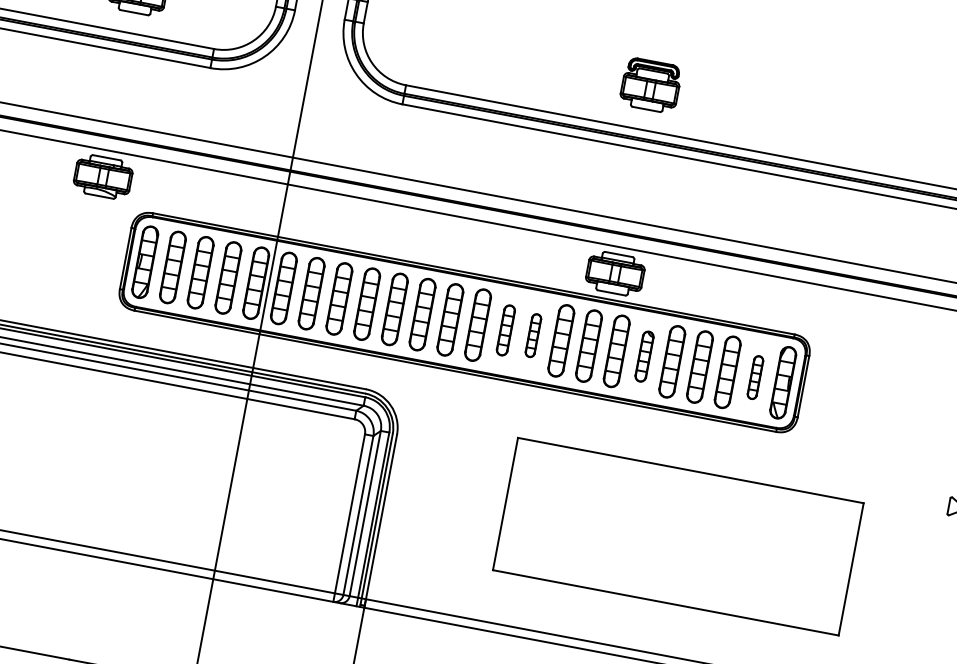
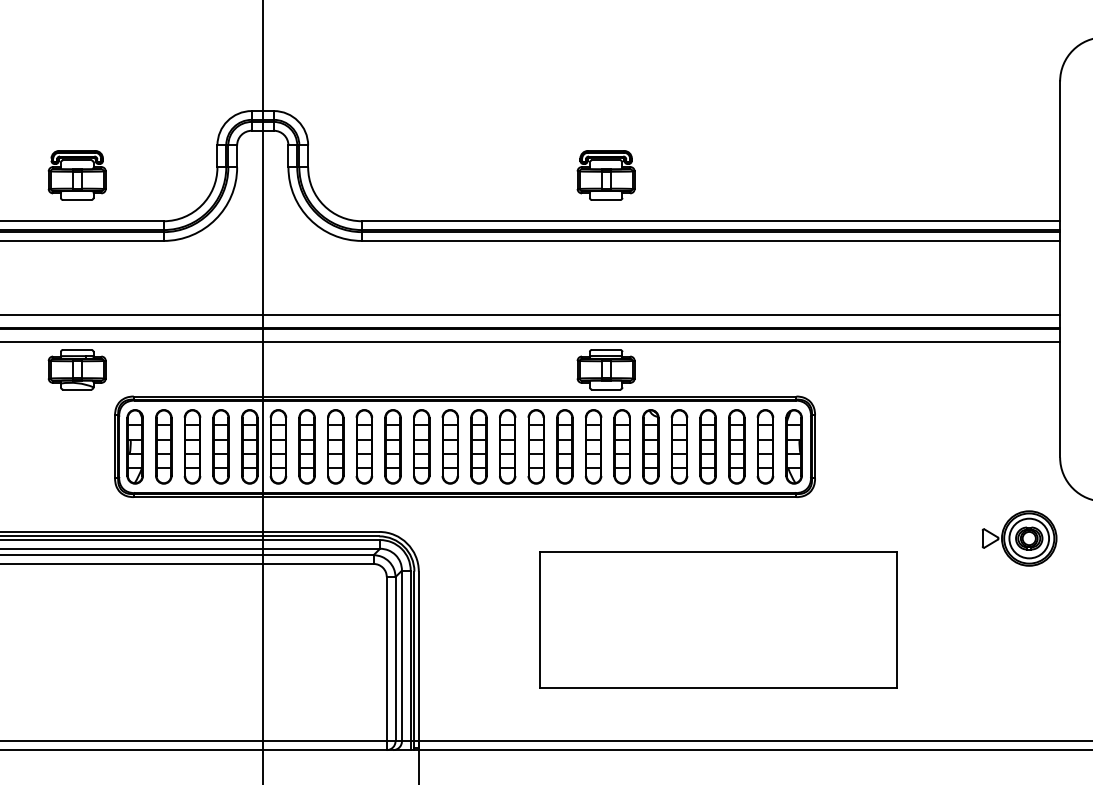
part: (505, 330) -> (507, 446), size x1.43
part: (532, 335) -> (535, 446), size x1.67
part: (644, 356) -> (650, 446), size x1.43
part: (755, 377) -> (765, 446), size x1.67

